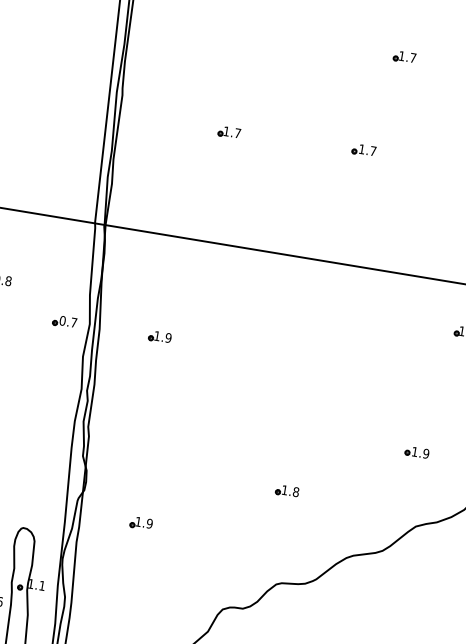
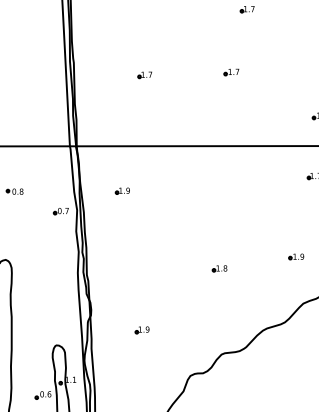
part: (158, 335) -> (121, 190), moved
part: (286, 490) -> (219, 268), moved
part: (140, 523) -> (141, 330), moved

